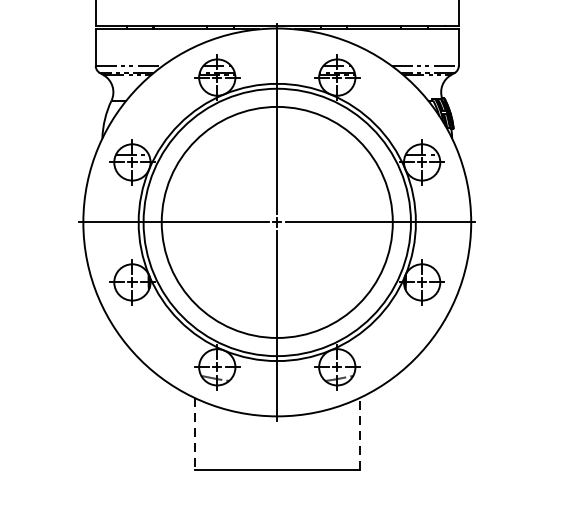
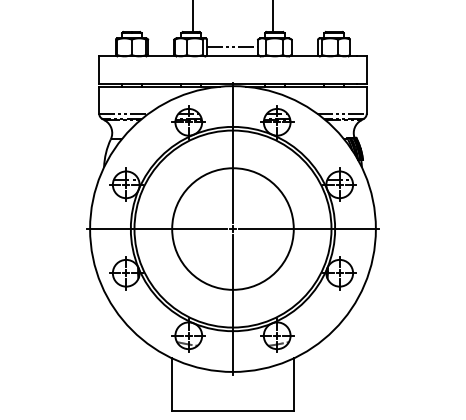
circle: (276, 221) -> (232, 228), size x0.71
line: (195, 433) -> (172, 384), dashed -> solid
line: (359, 433) -> (293, 384), dashed -> solid

